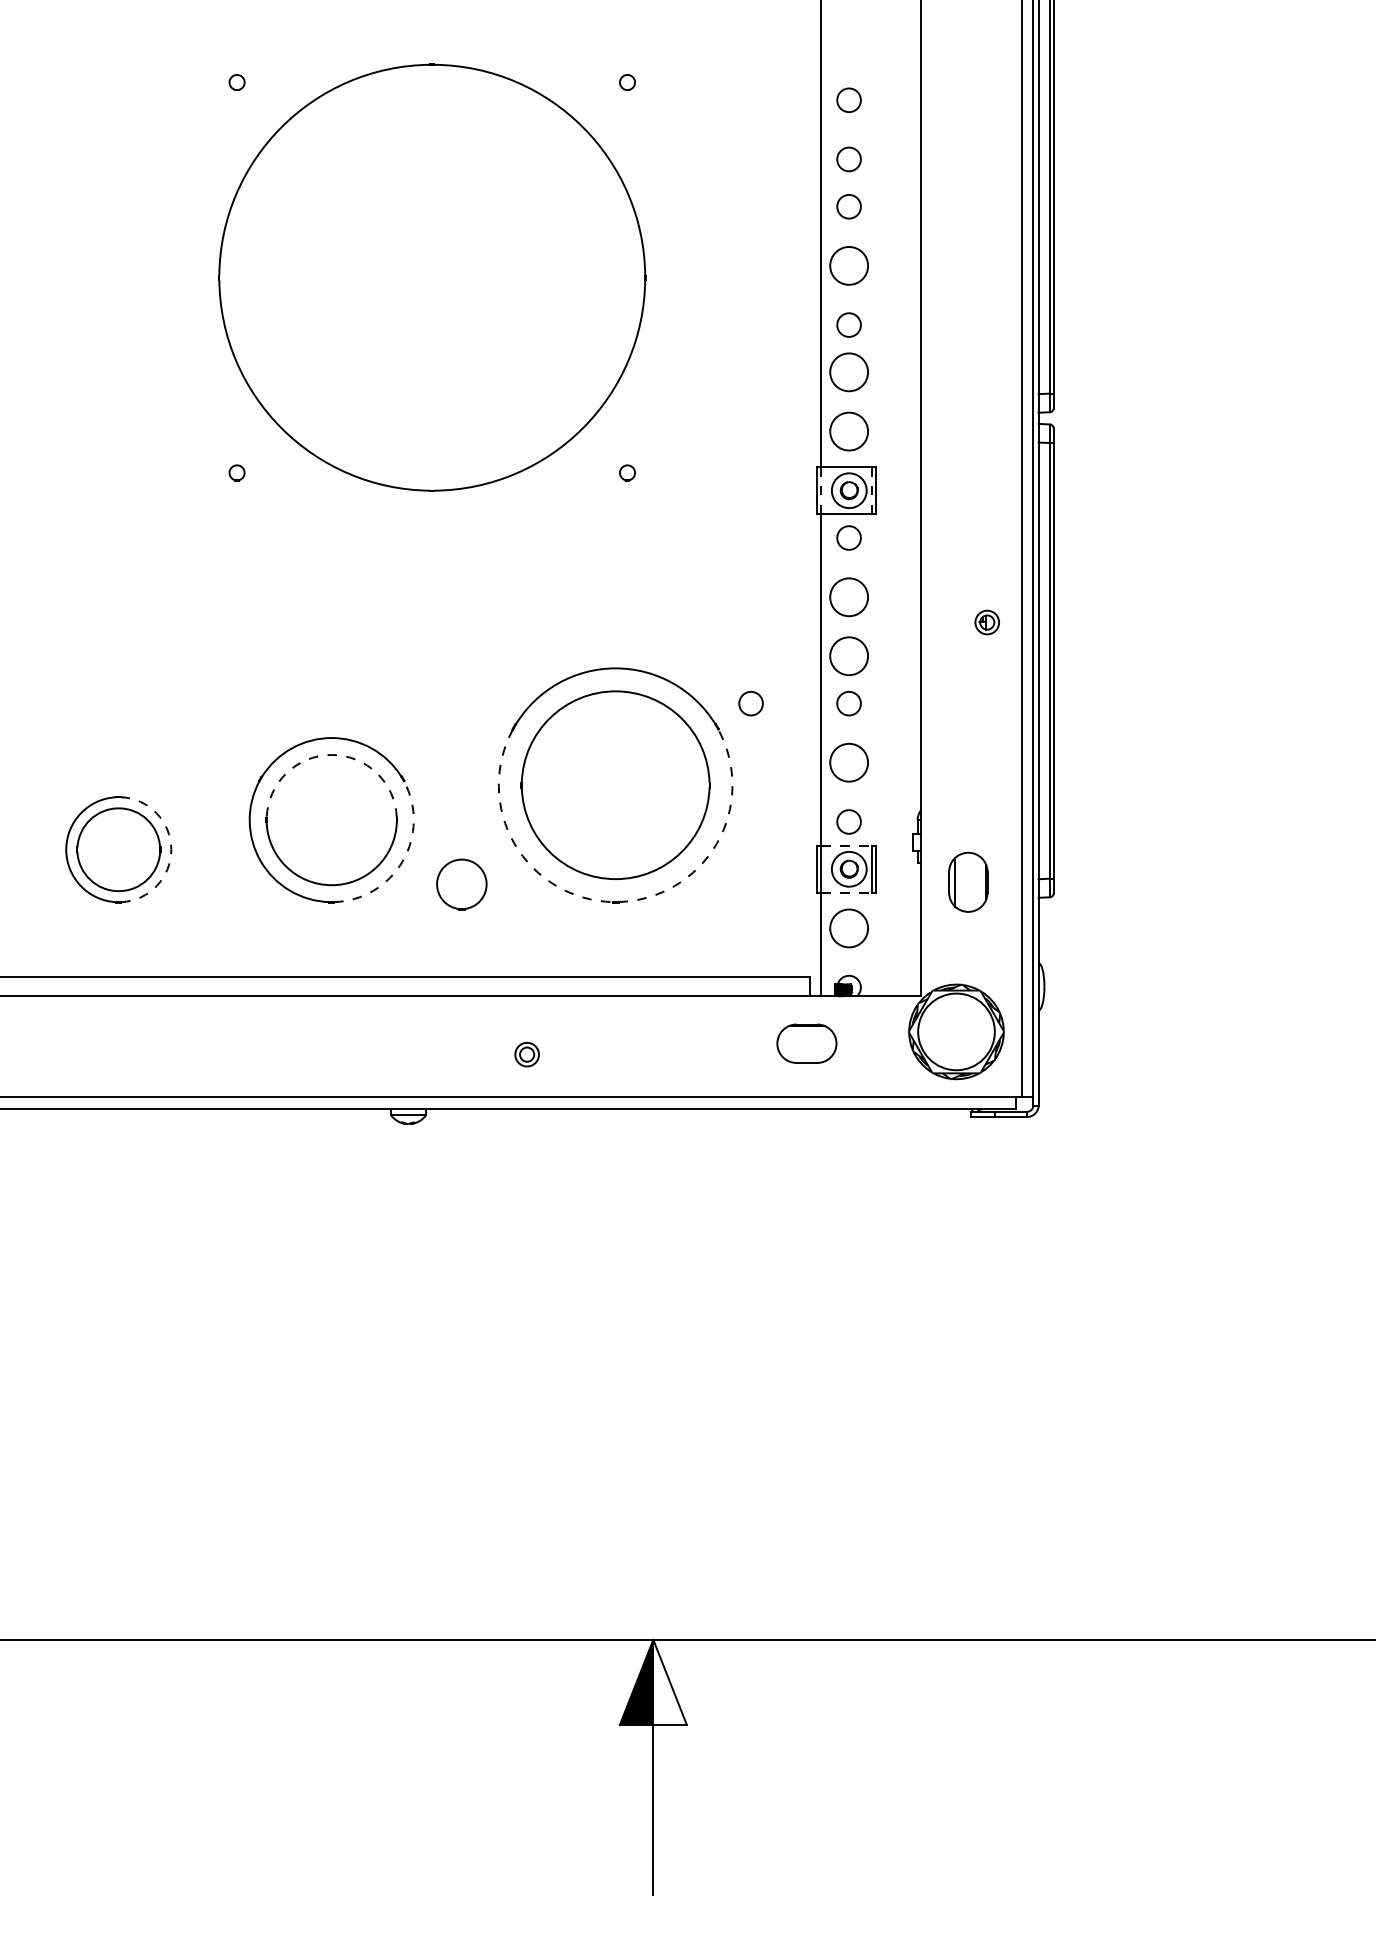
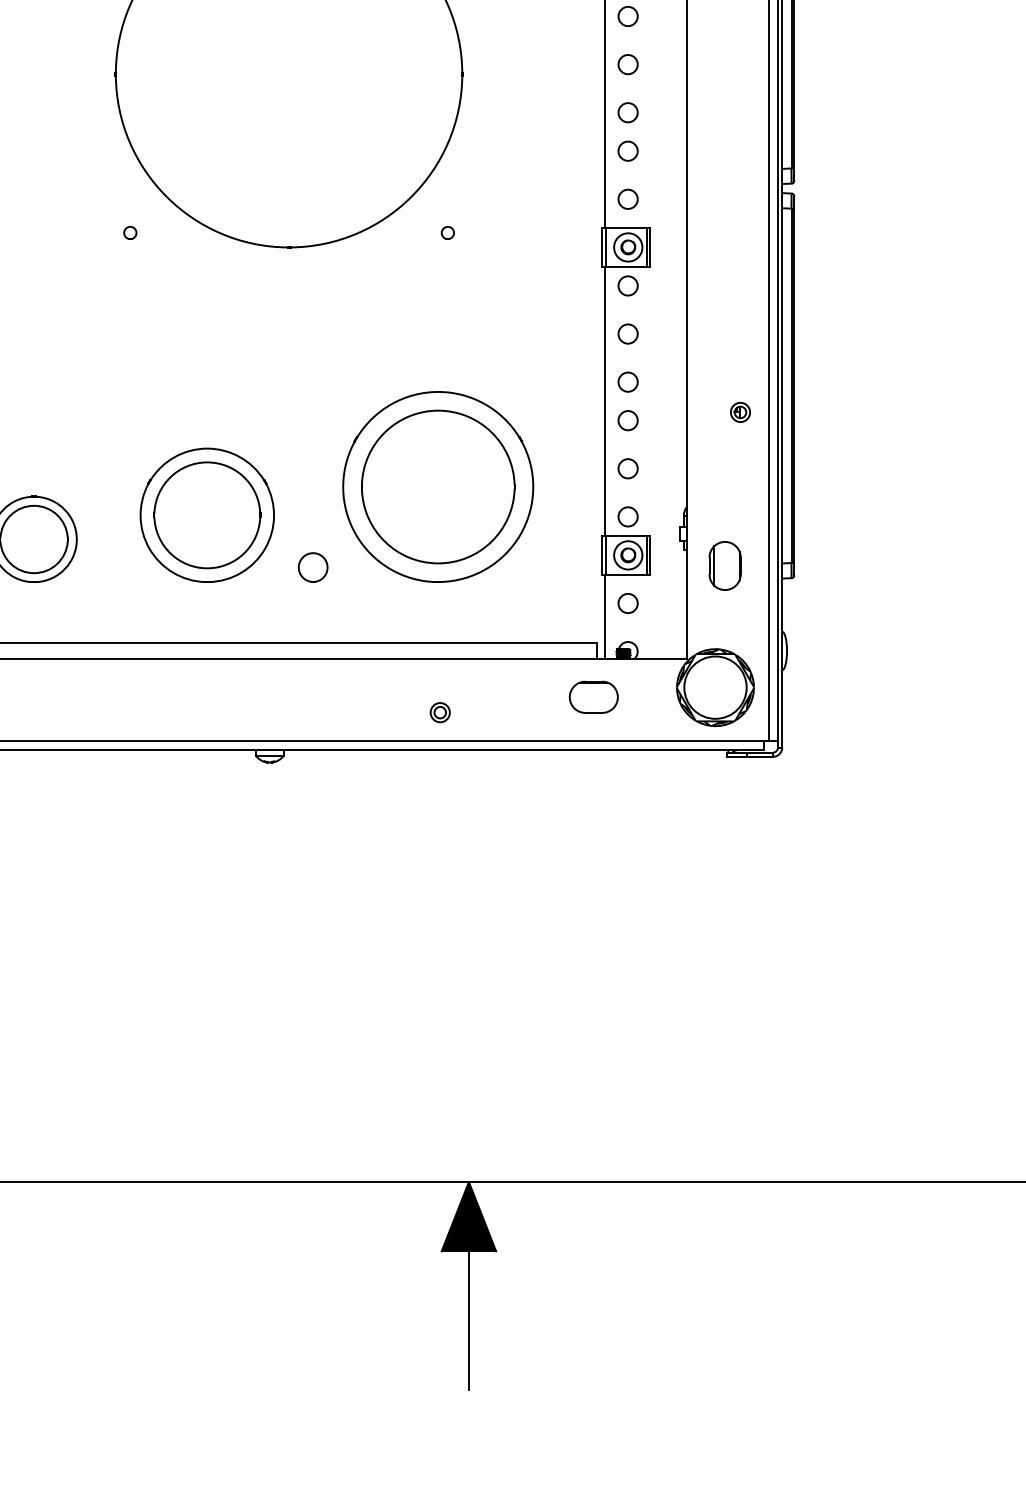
circle: (848, 265) -> (627, 64), size x0.62
circle: (848, 372) -> (627, 151), size x0.62
circle: (848, 431) -> (627, 199), size x0.62
line: (821, 490) -> (605, 247), dashed -> solid
line: (871, 490) -> (646, 247), dashed -> solid
circle: (848, 596) -> (627, 333), size x0.62
part: (986, 622) -> (739, 412), moved
circle: (848, 656) -> (627, 382), size x0.62
circle: (750, 703) -> (547, 420), removed
arc: (331, 754) -> (207, 462), dashed -> solid
circle: (848, 762) -> (627, 468), size x0.62
arc: (514, 843) -> (355, 534), dashed -> solid
arc: (716, 843) -> (520, 534), dashed -> solid
line: (847, 845) -> (626, 536), dashed -> solid
arc: (171, 849) -> (76, 539), dashed -> solid
arc: (402, 861) -> (264, 549), dashed -> solid
part: (461, 883) -> (312, 566), size x0.71
line: (847, 892) -> (626, 574), dashed -> solid
circle: (848, 928) -> (627, 603), size x0.62
part: (526, 1054) -> (439, 712), moved
fill: (669, 1682) -> (482, 1216), added

